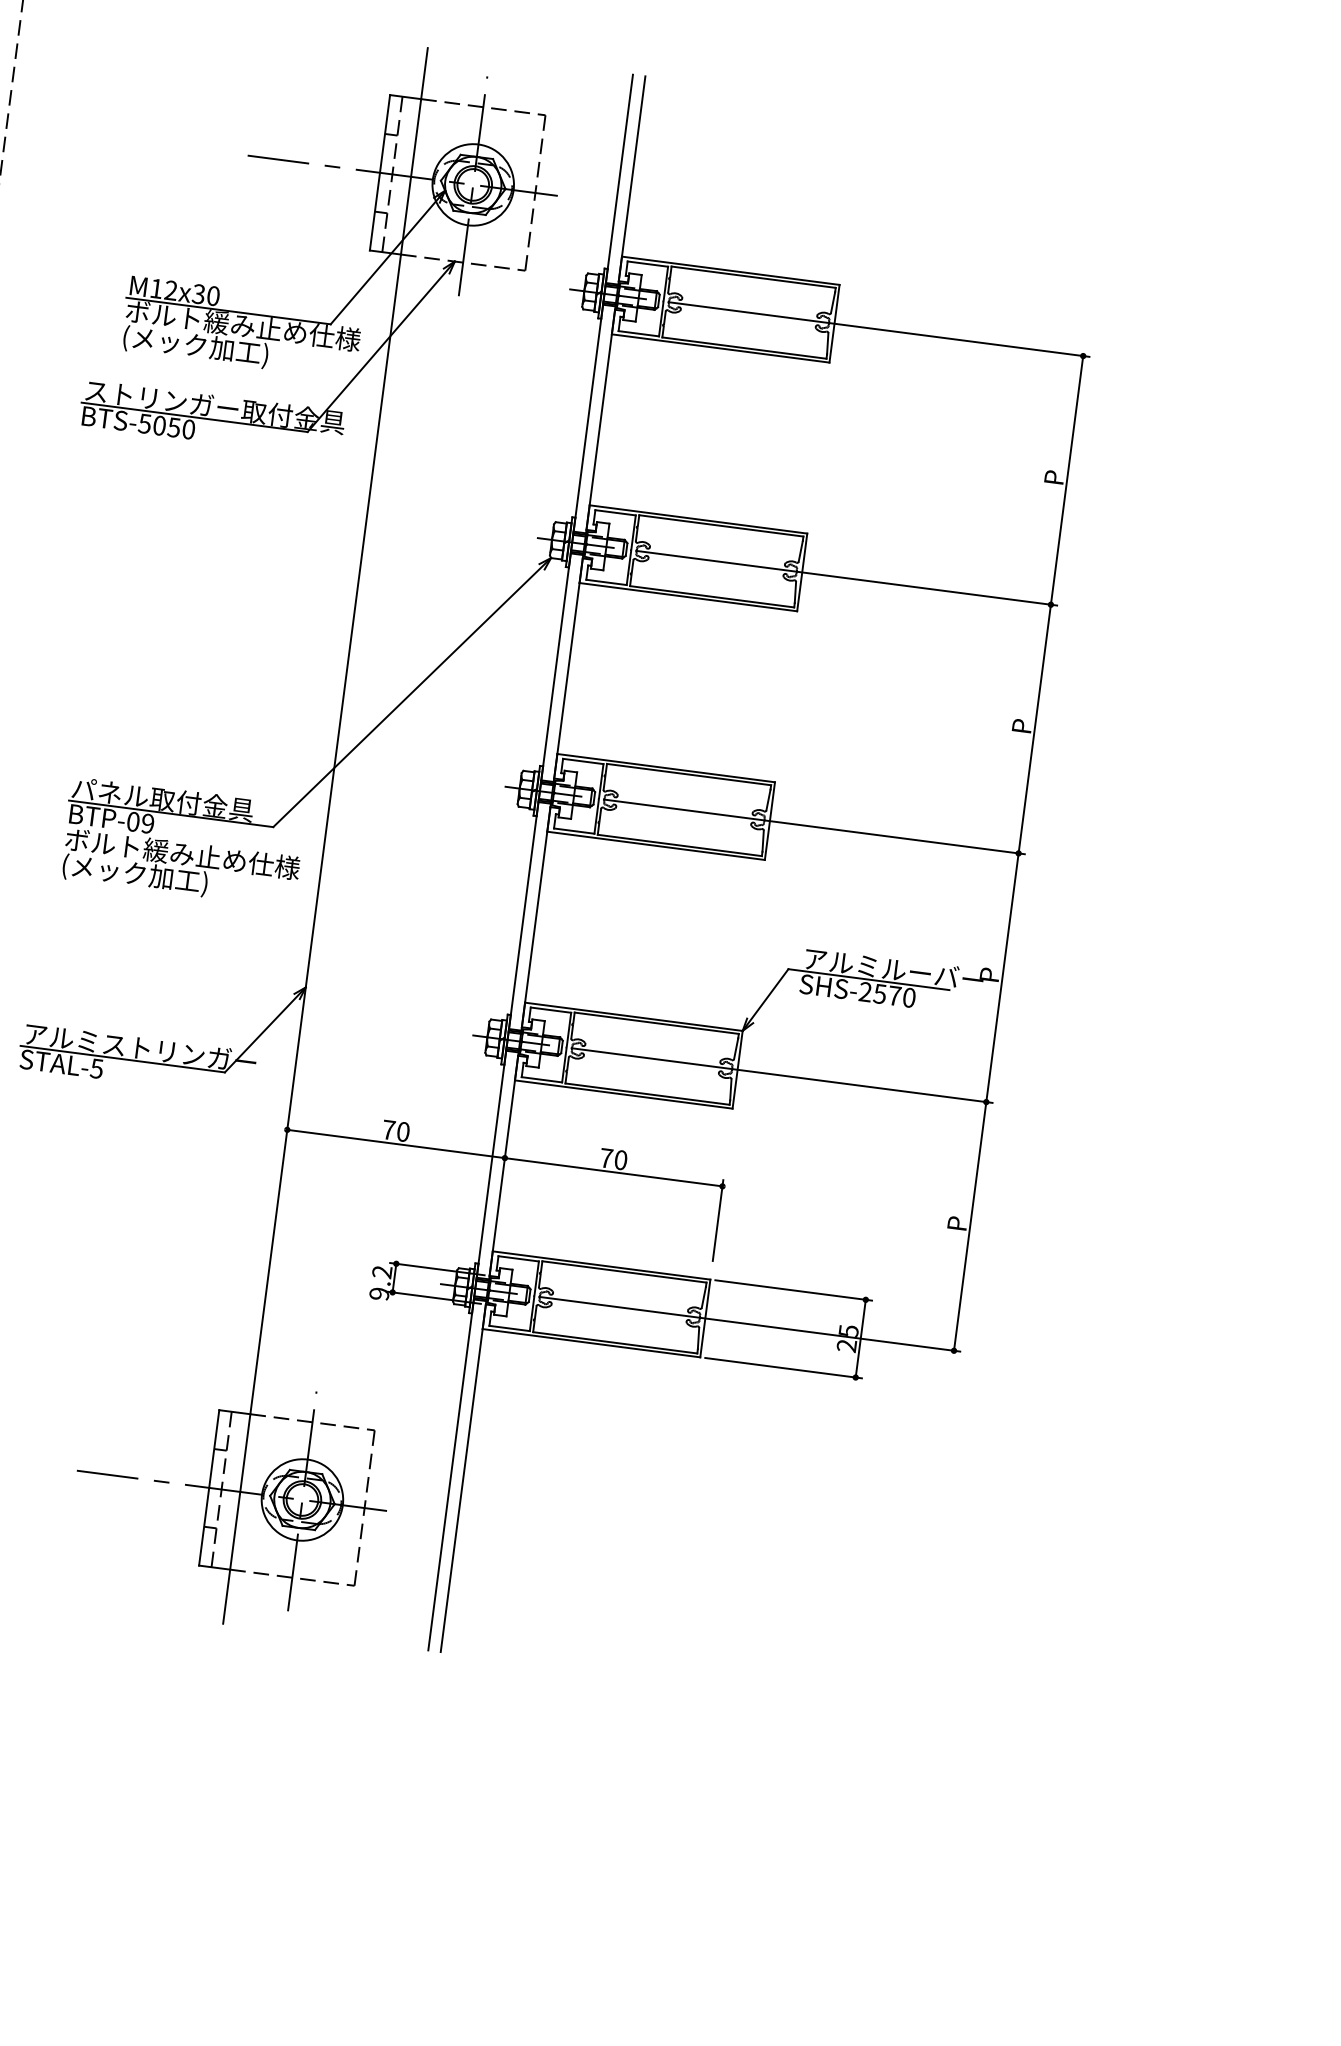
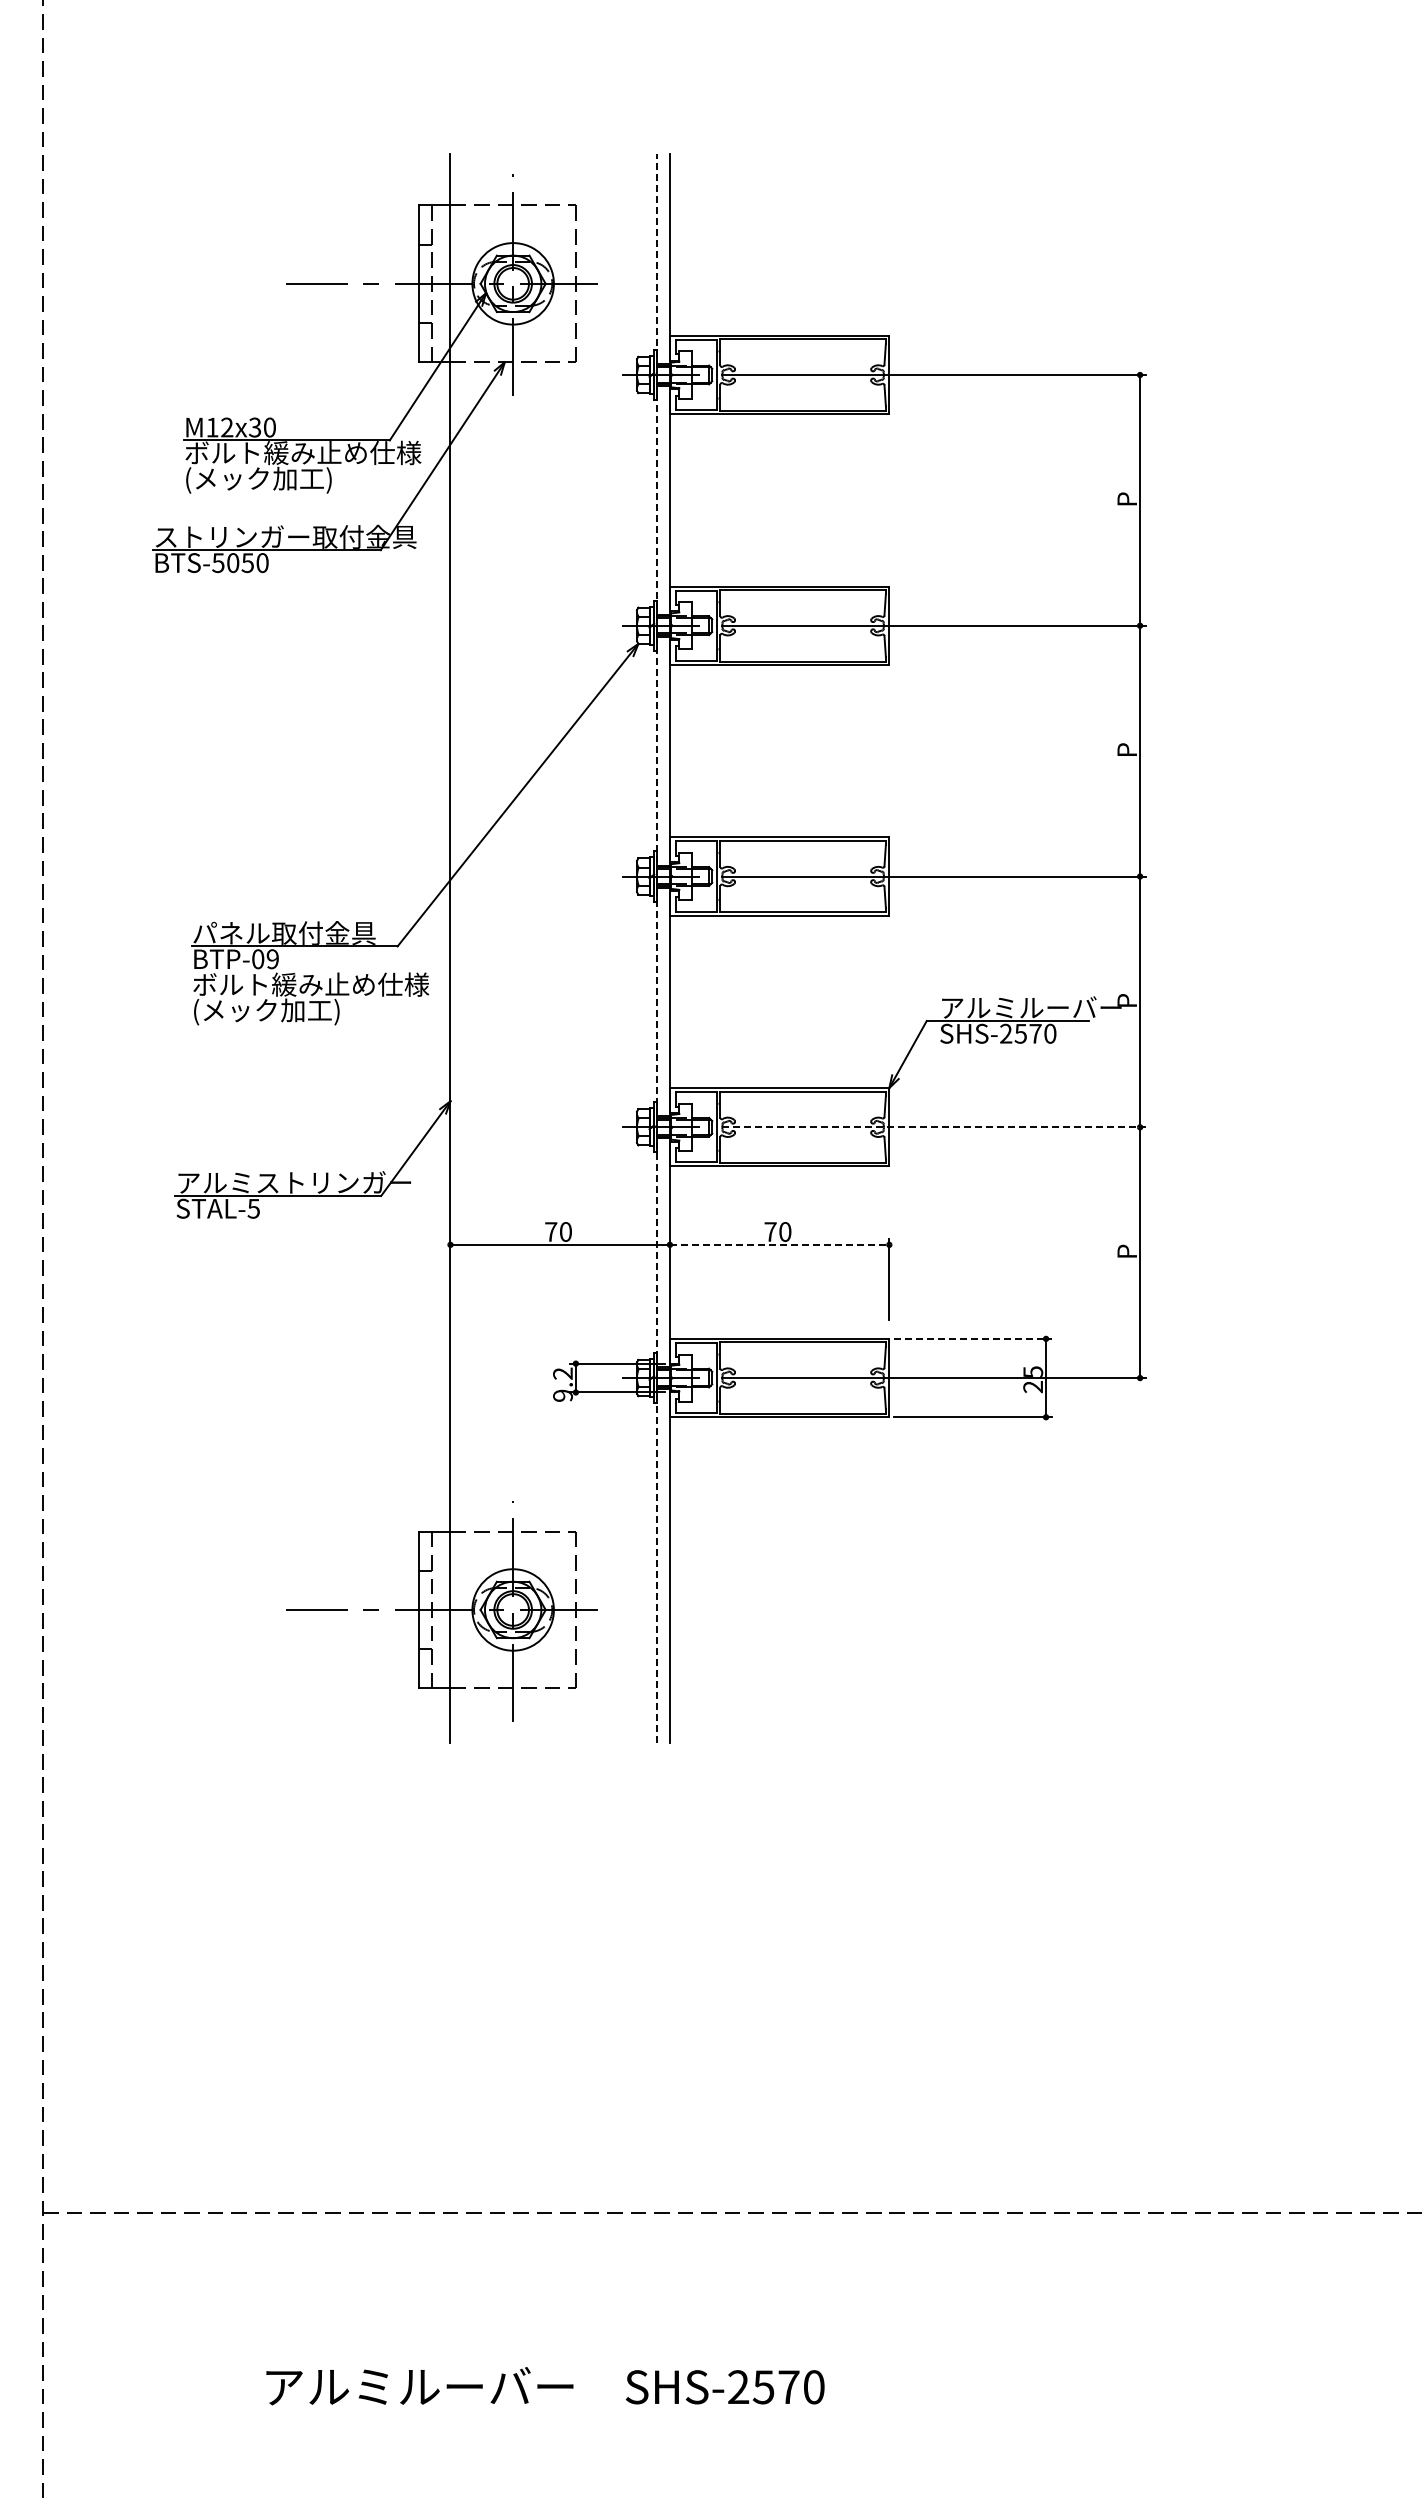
line: (530, 861) -> (657, 947), solid -> dashed
line: (782, 1075) -> (934, 1127), solid -> dashed
line: (613, 1171) -> (779, 1244), solid -> dashed
line: (793, 1290) -> (973, 1338), solid -> dashed

